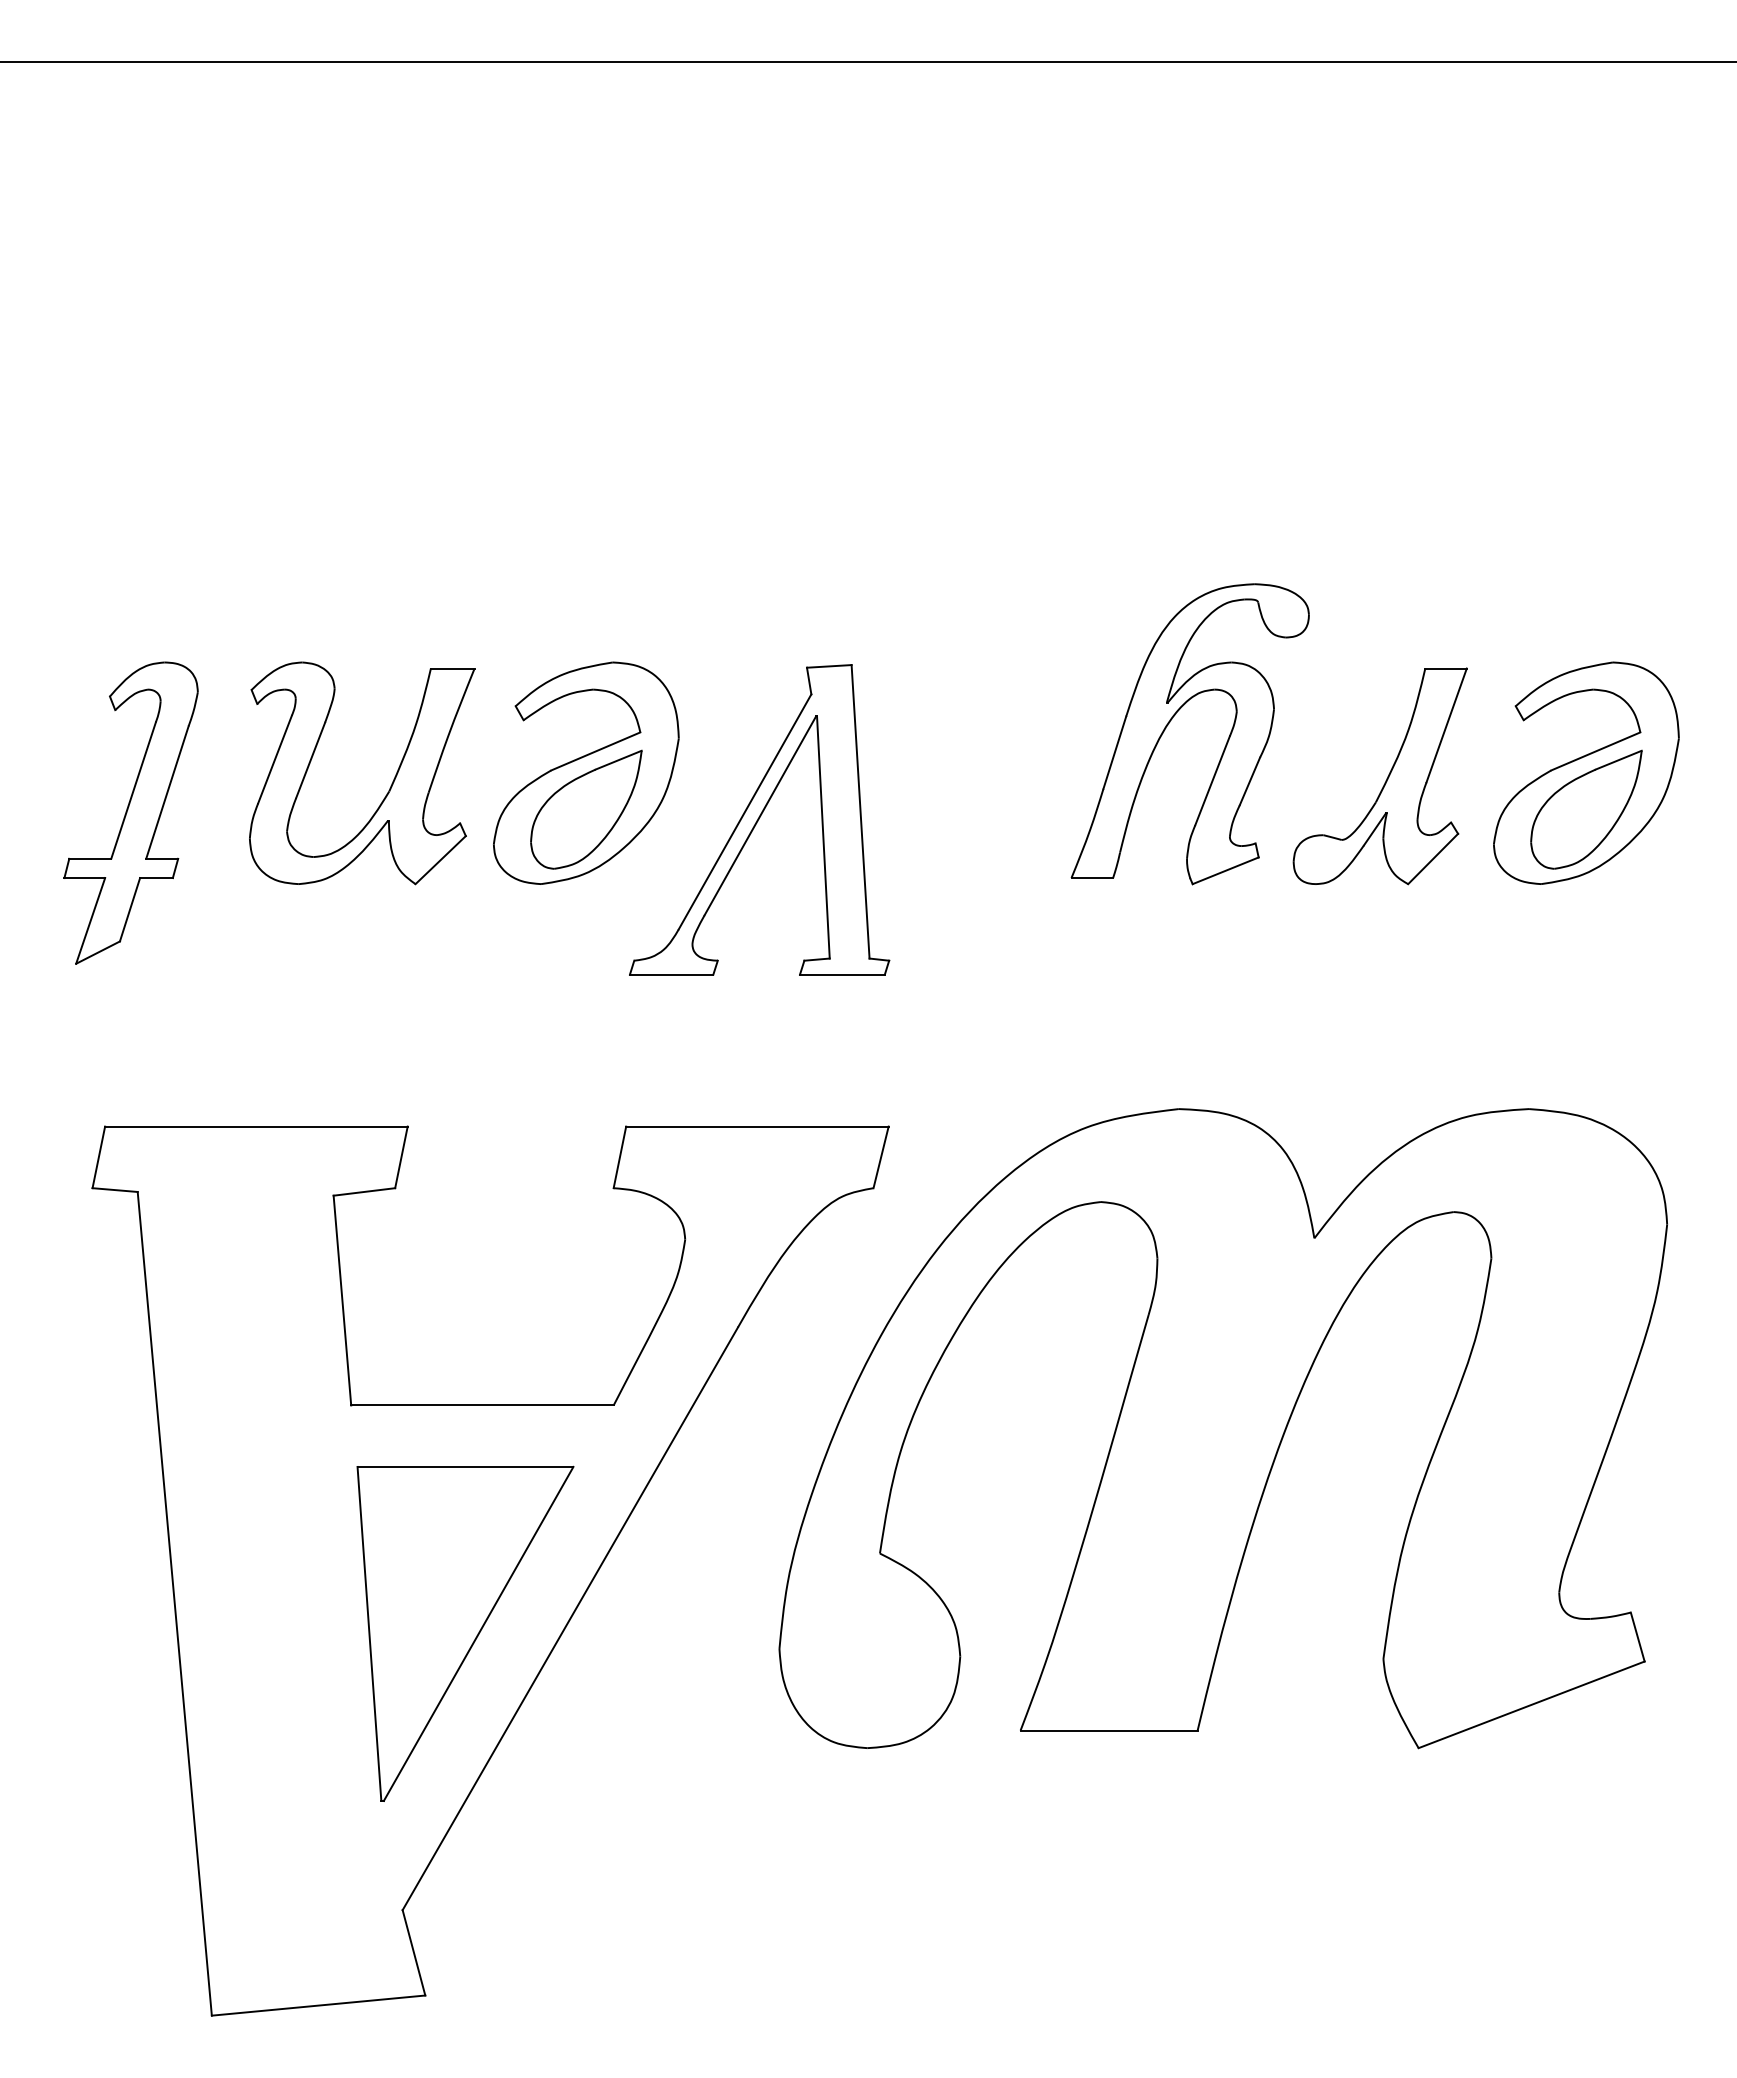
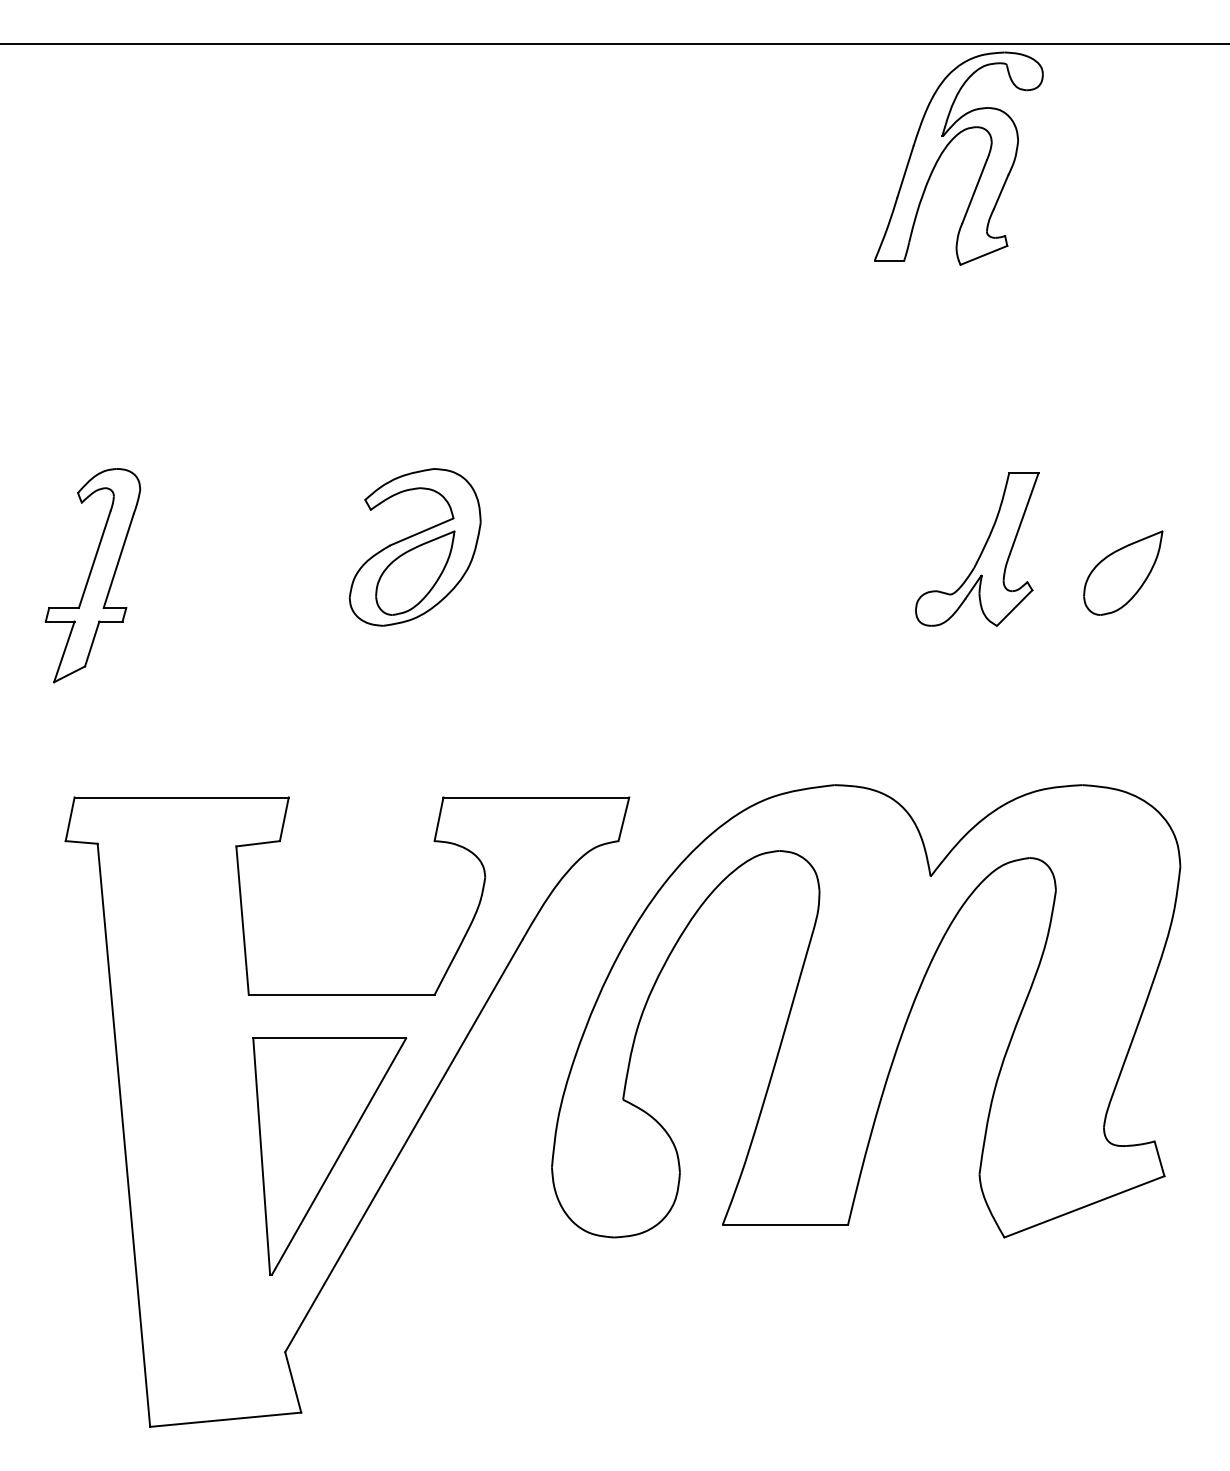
part: (1170, 722) -> (944, 150), moved
part: (1586, 772) -> (1123, 546), removed
part: (390, 785) -> (276, 556), removed
part: (759, 819) -> (537, 580), removed

